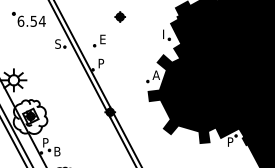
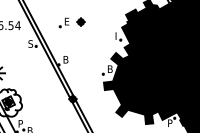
part: (99, 40) -> (64, 22), moved
text: (101, 63) -> (65, 59), P -> B
text: (155, 74) -> (109, 68), A -> B

